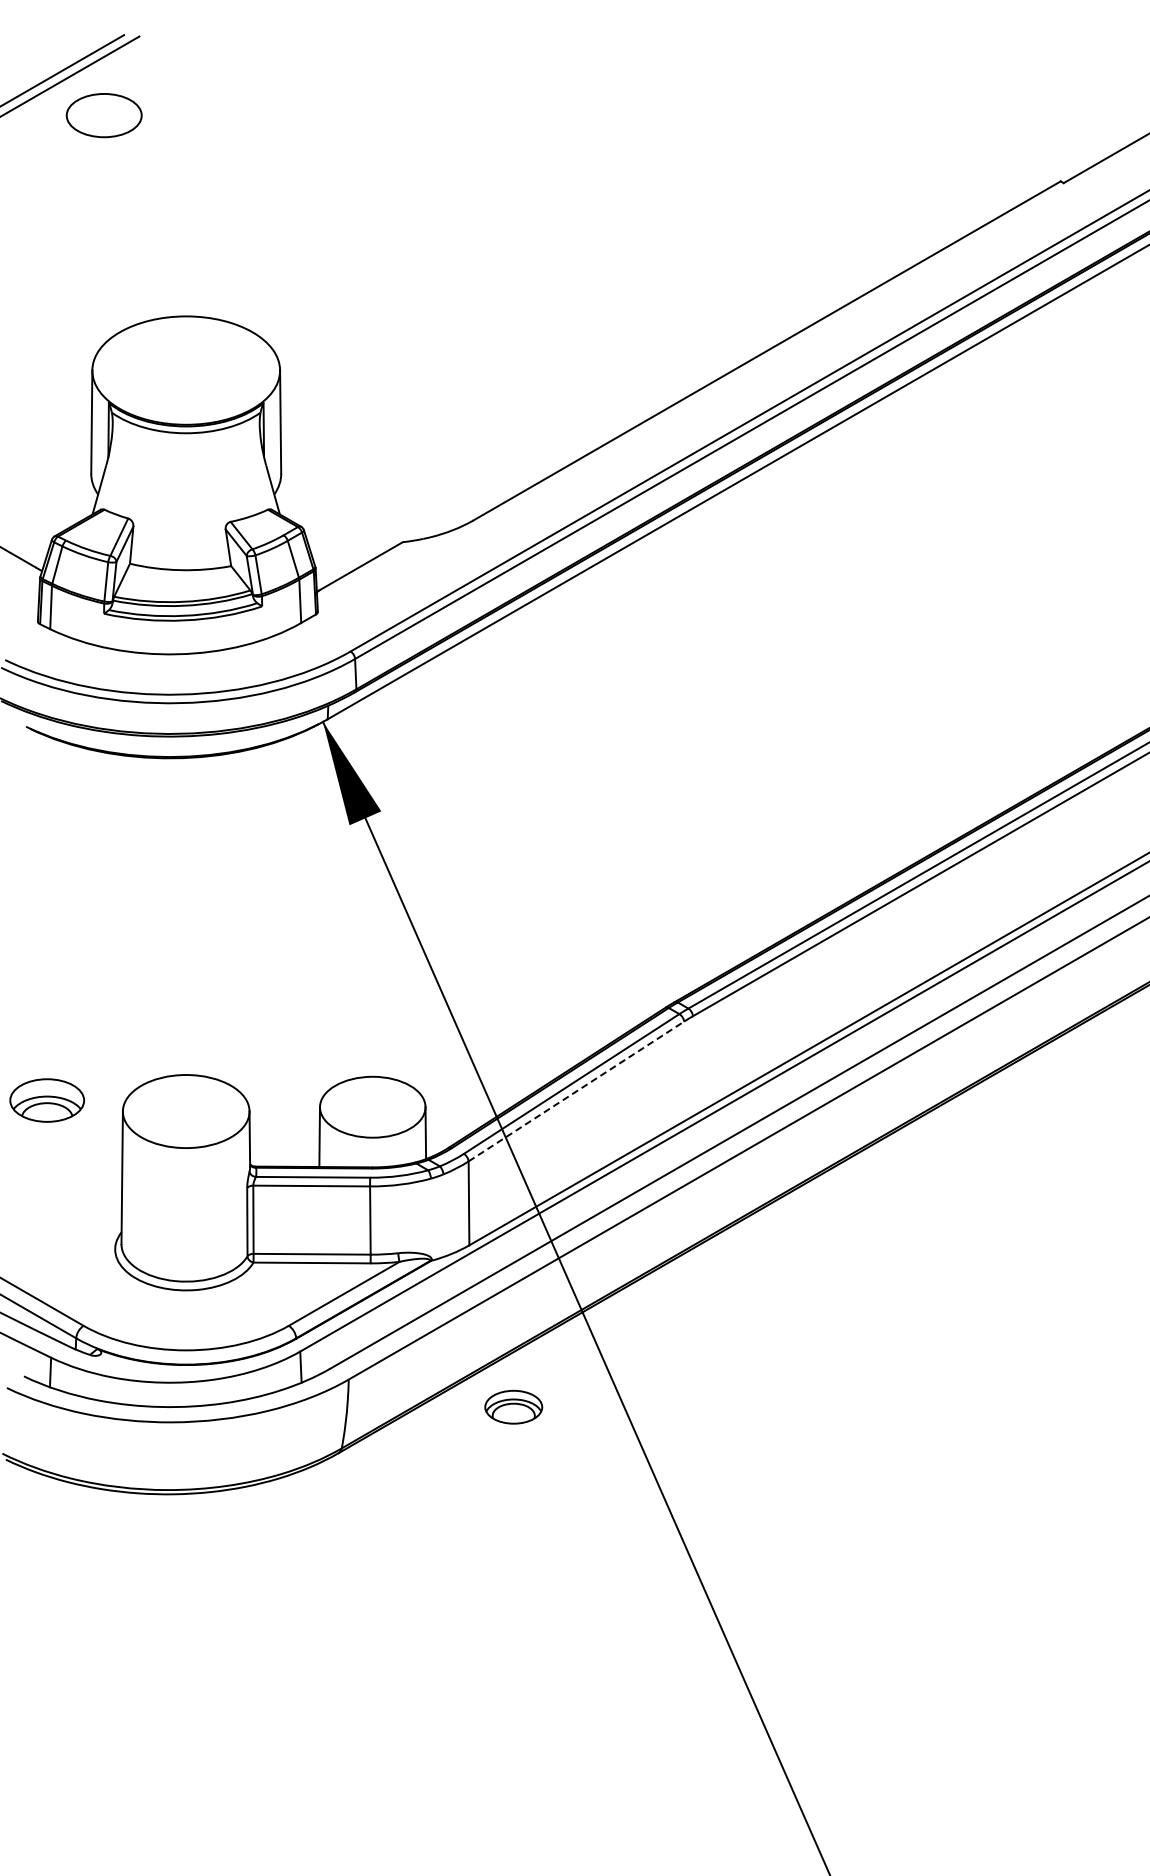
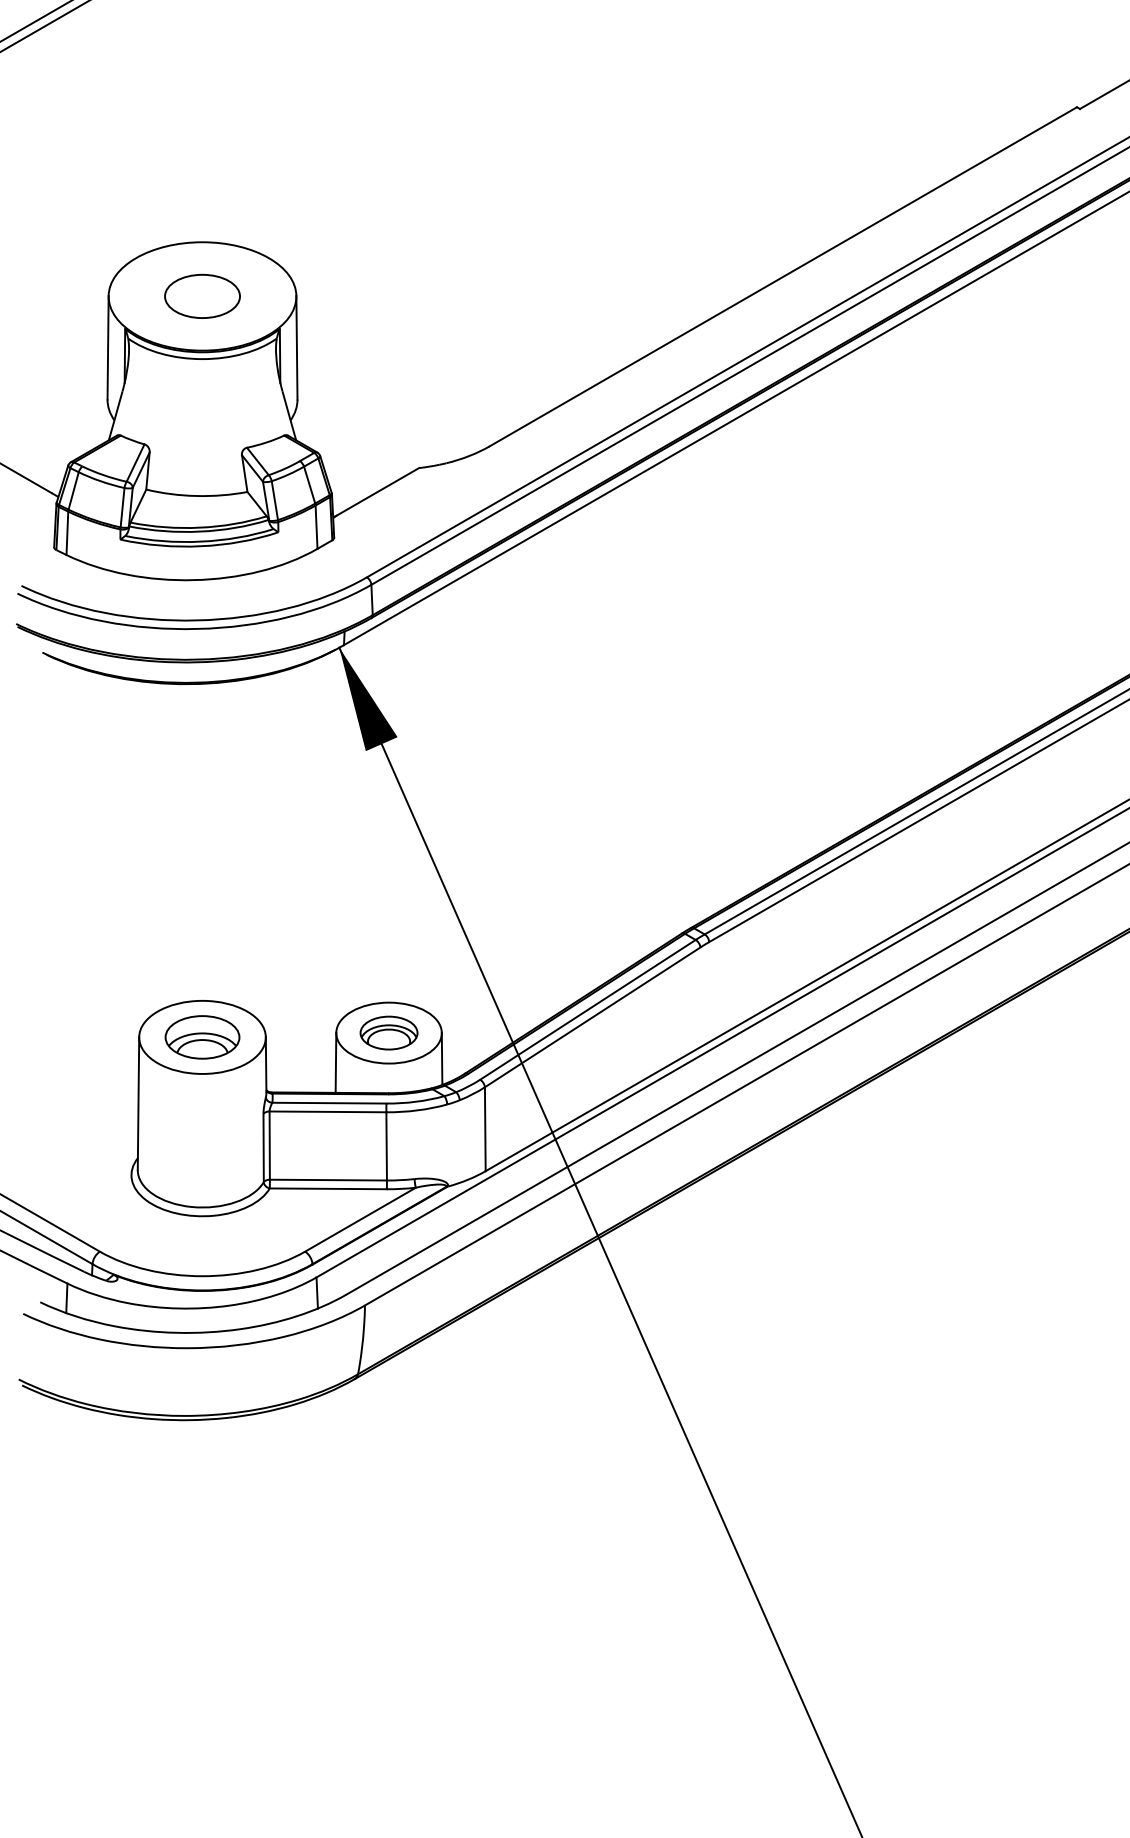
part: (103, 115) -> (201, 296), moved
line: (576, 1091) -> (592, 1017), dashed -> solid
part: (46, 1100) -> (201, 1037), moved
part: (513, 1406) -> (388, 1032), moved

